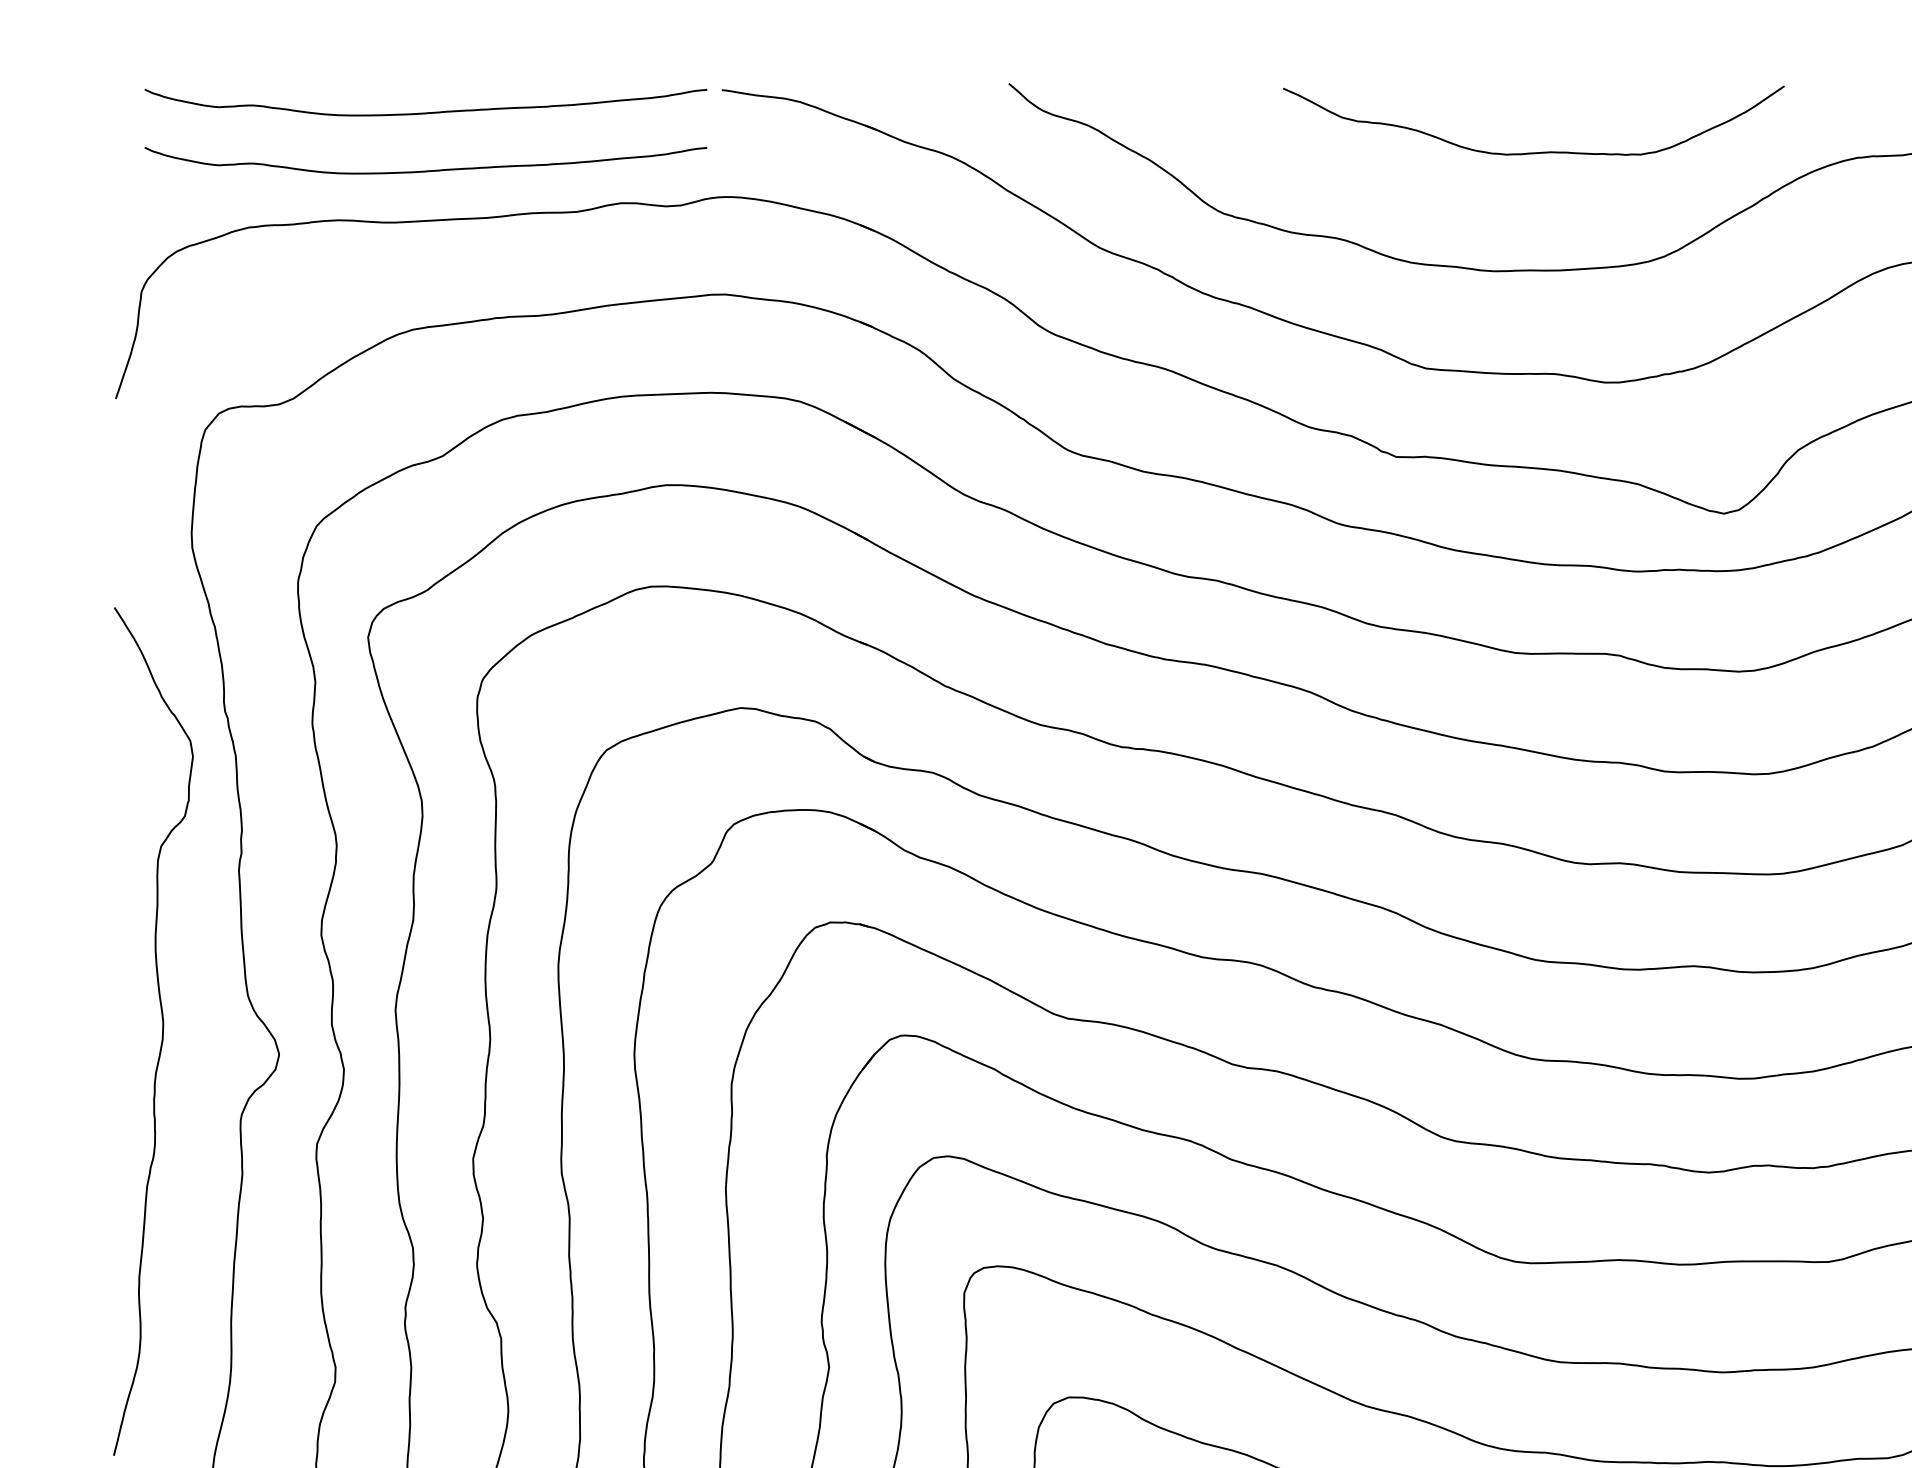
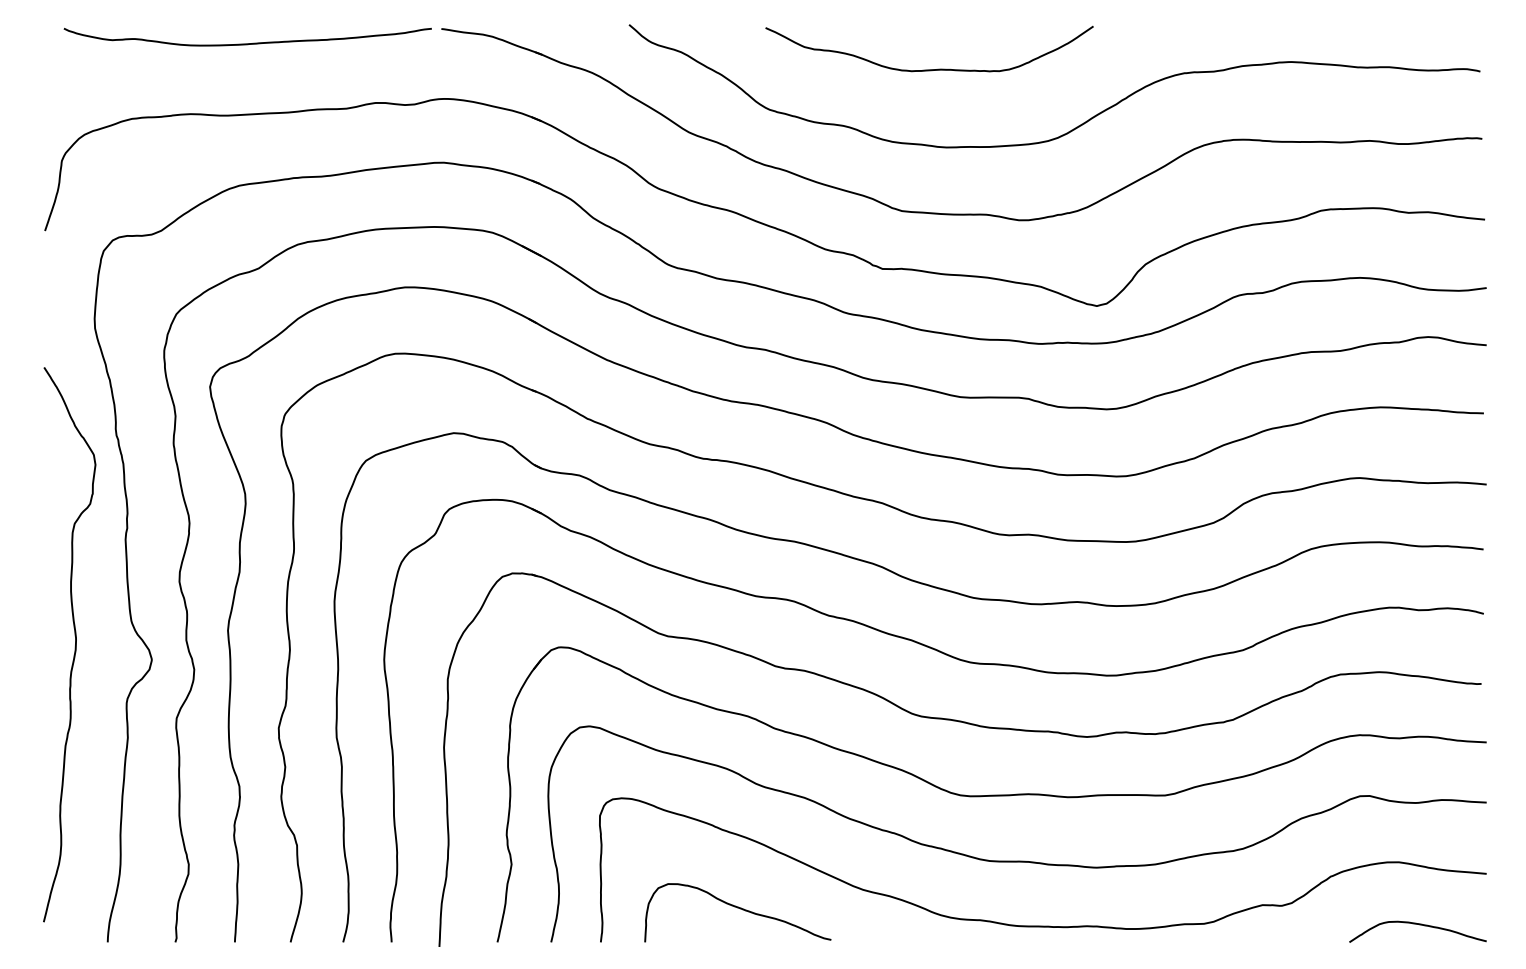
curve: (1533, 152) -> (929, 69), moved
curve: (425, 170) -> (247, 81), removed

